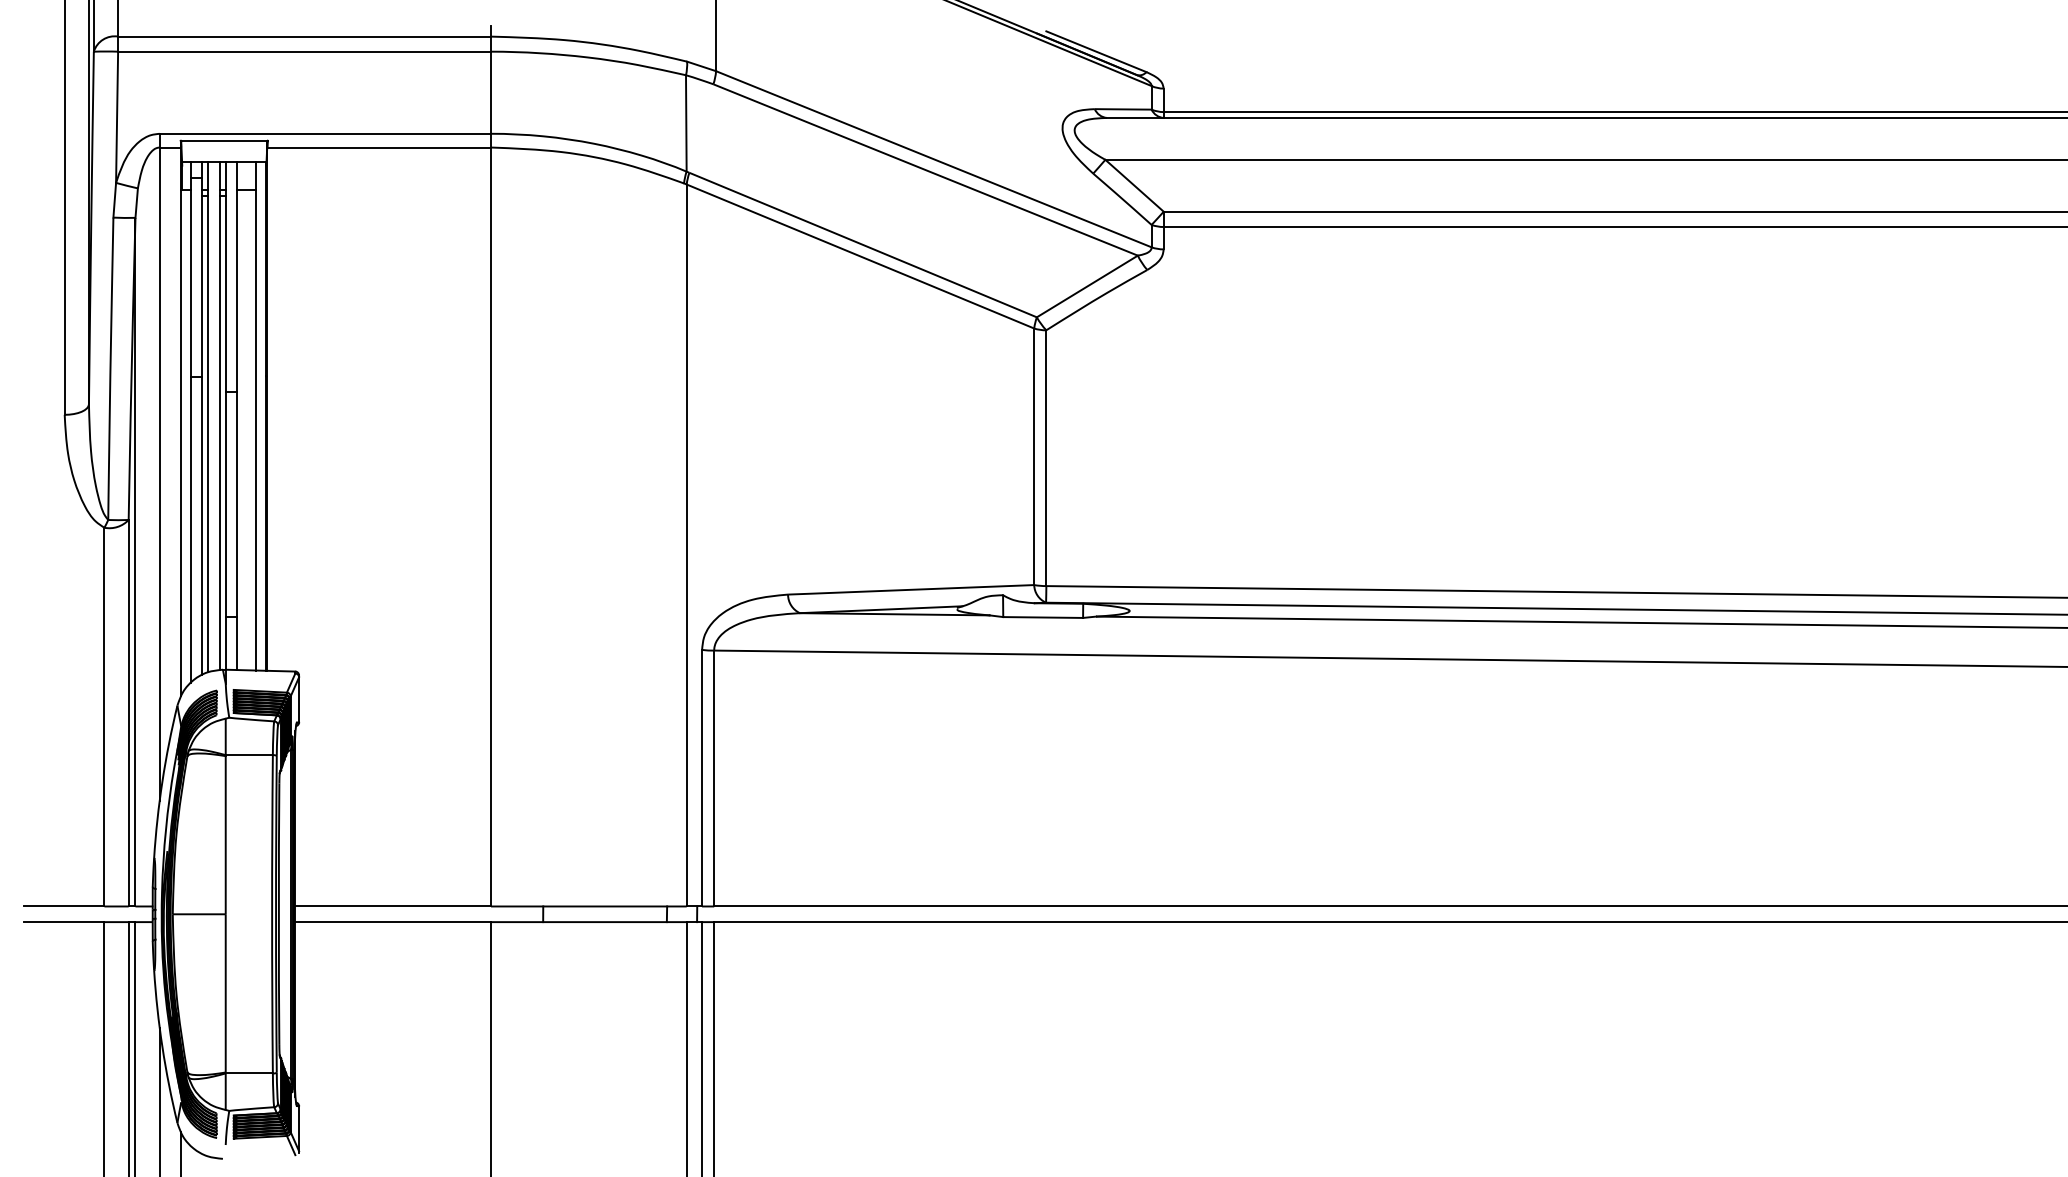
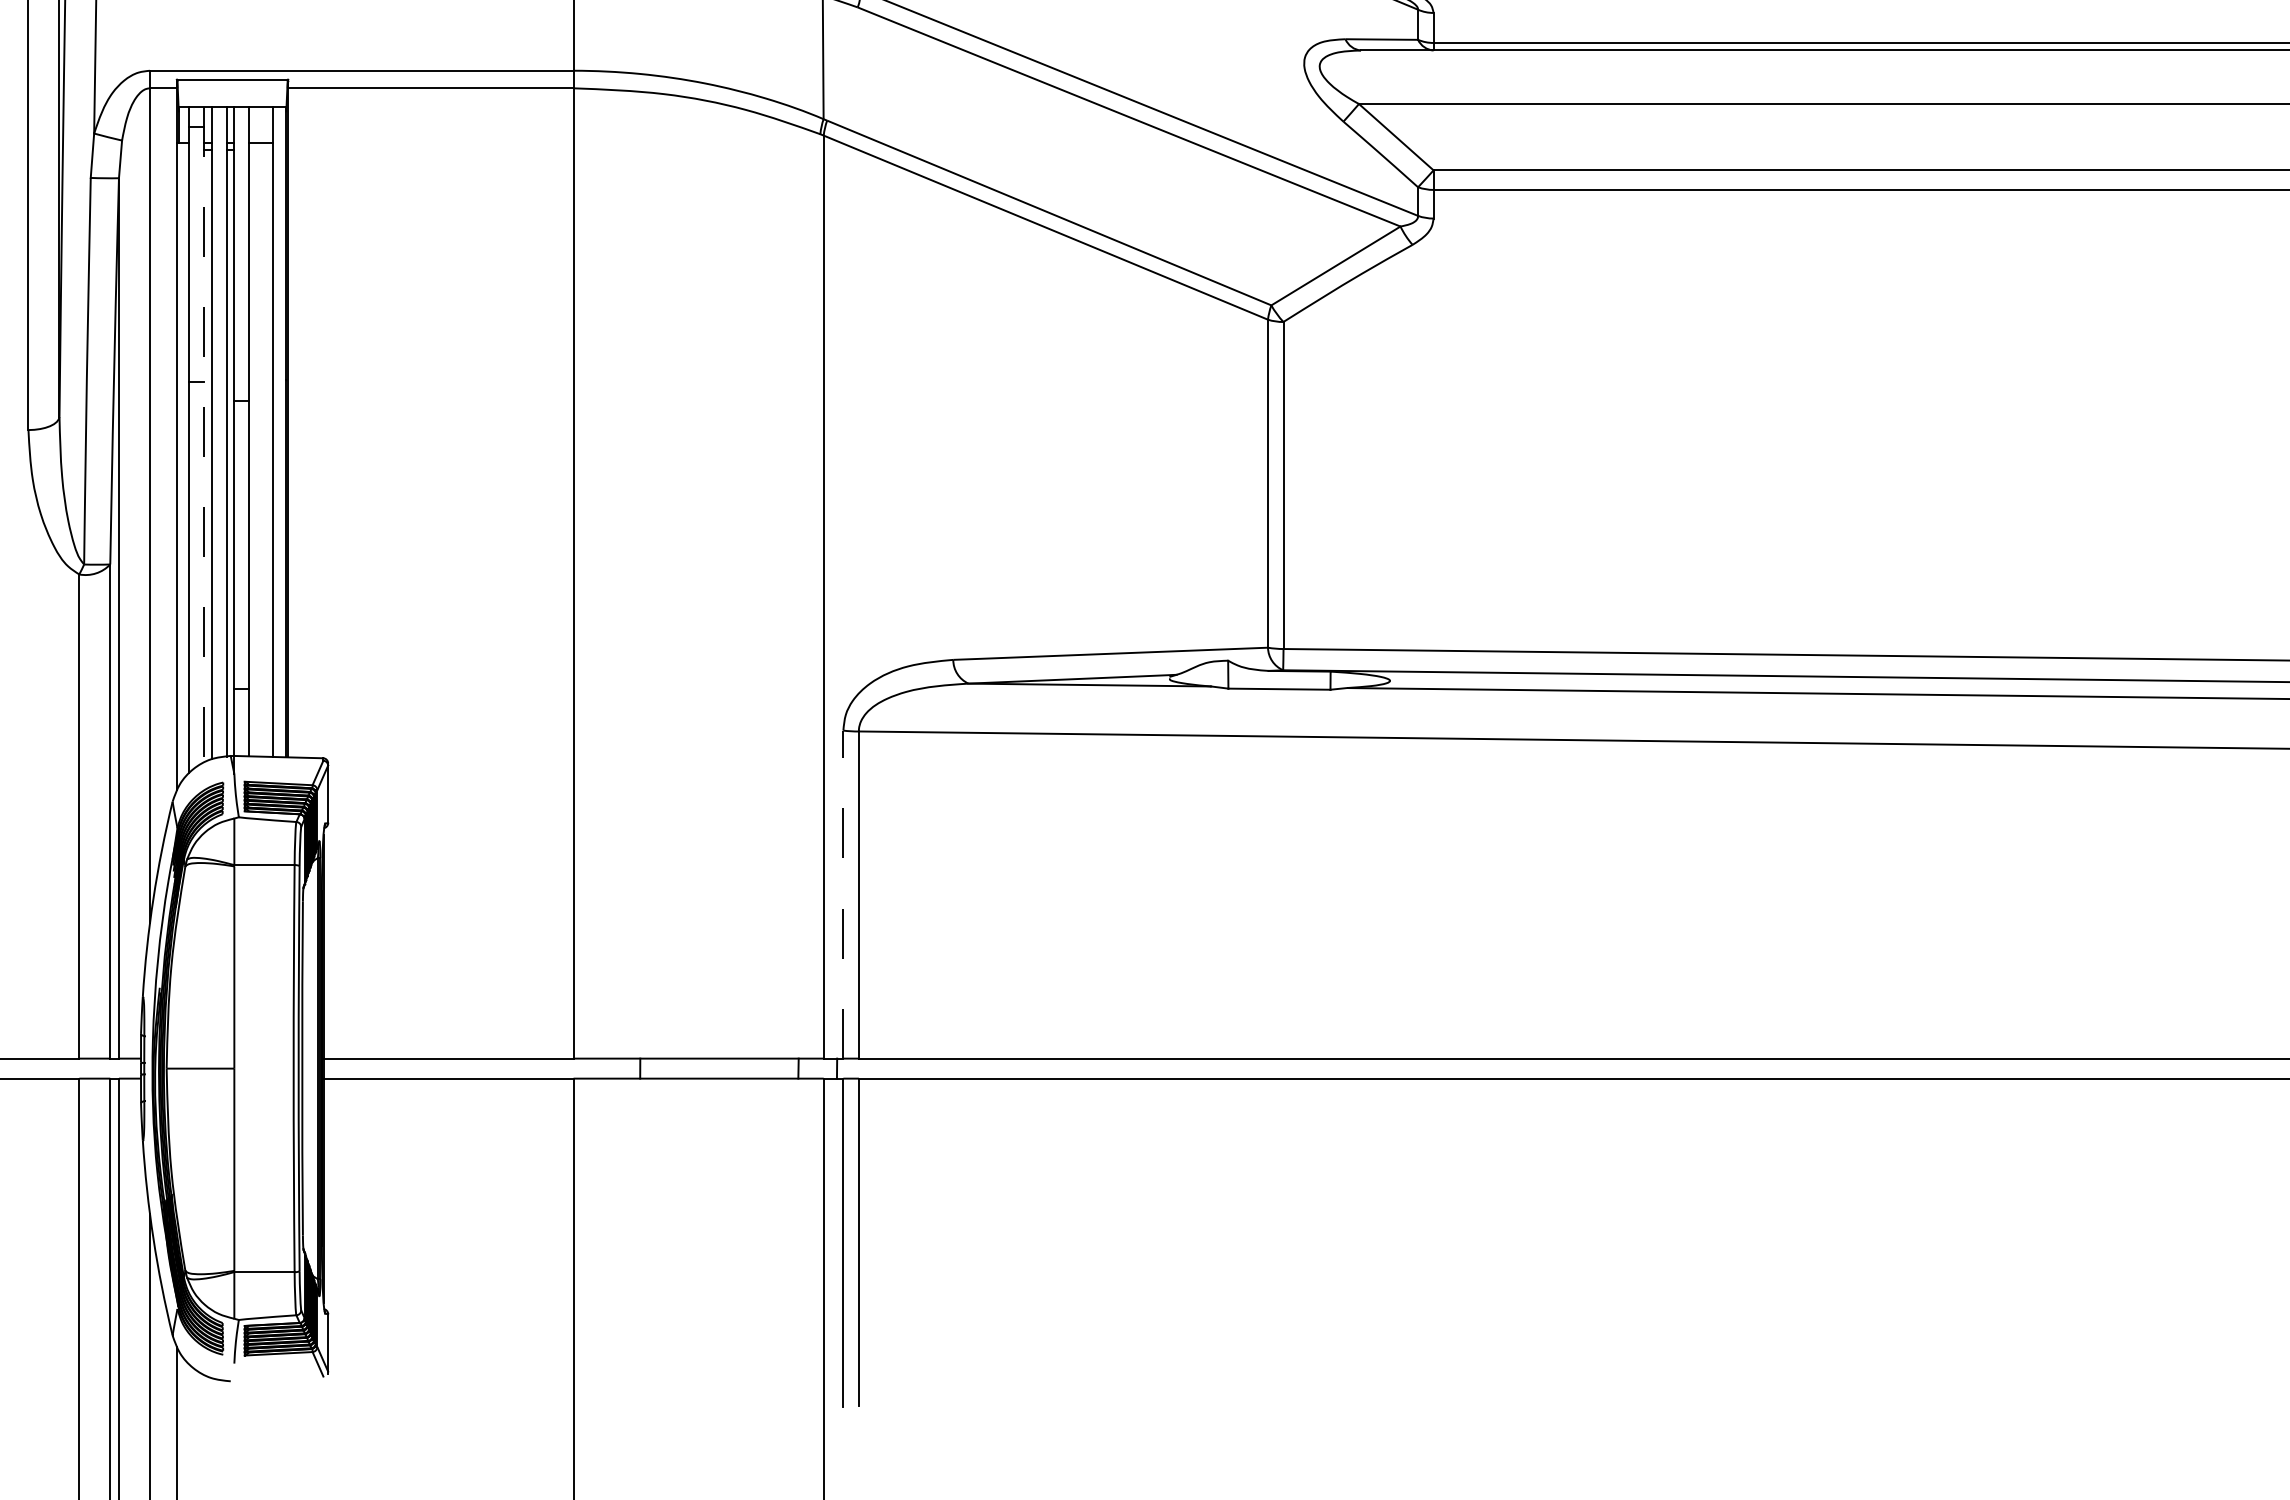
line: (202, 419) -> (204, 436), solid -> dashed
line: (702, 777) -> (843, 893), solid -> dashed

